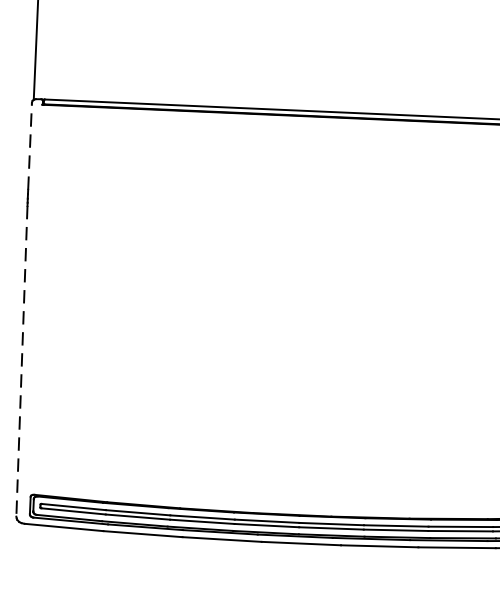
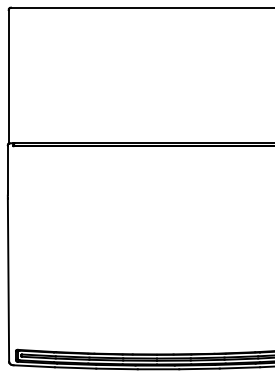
line: (29, 147) -> (7, 168), dashed -> solid
line: (21, 361) -> (8, 280), dashed -> solid

